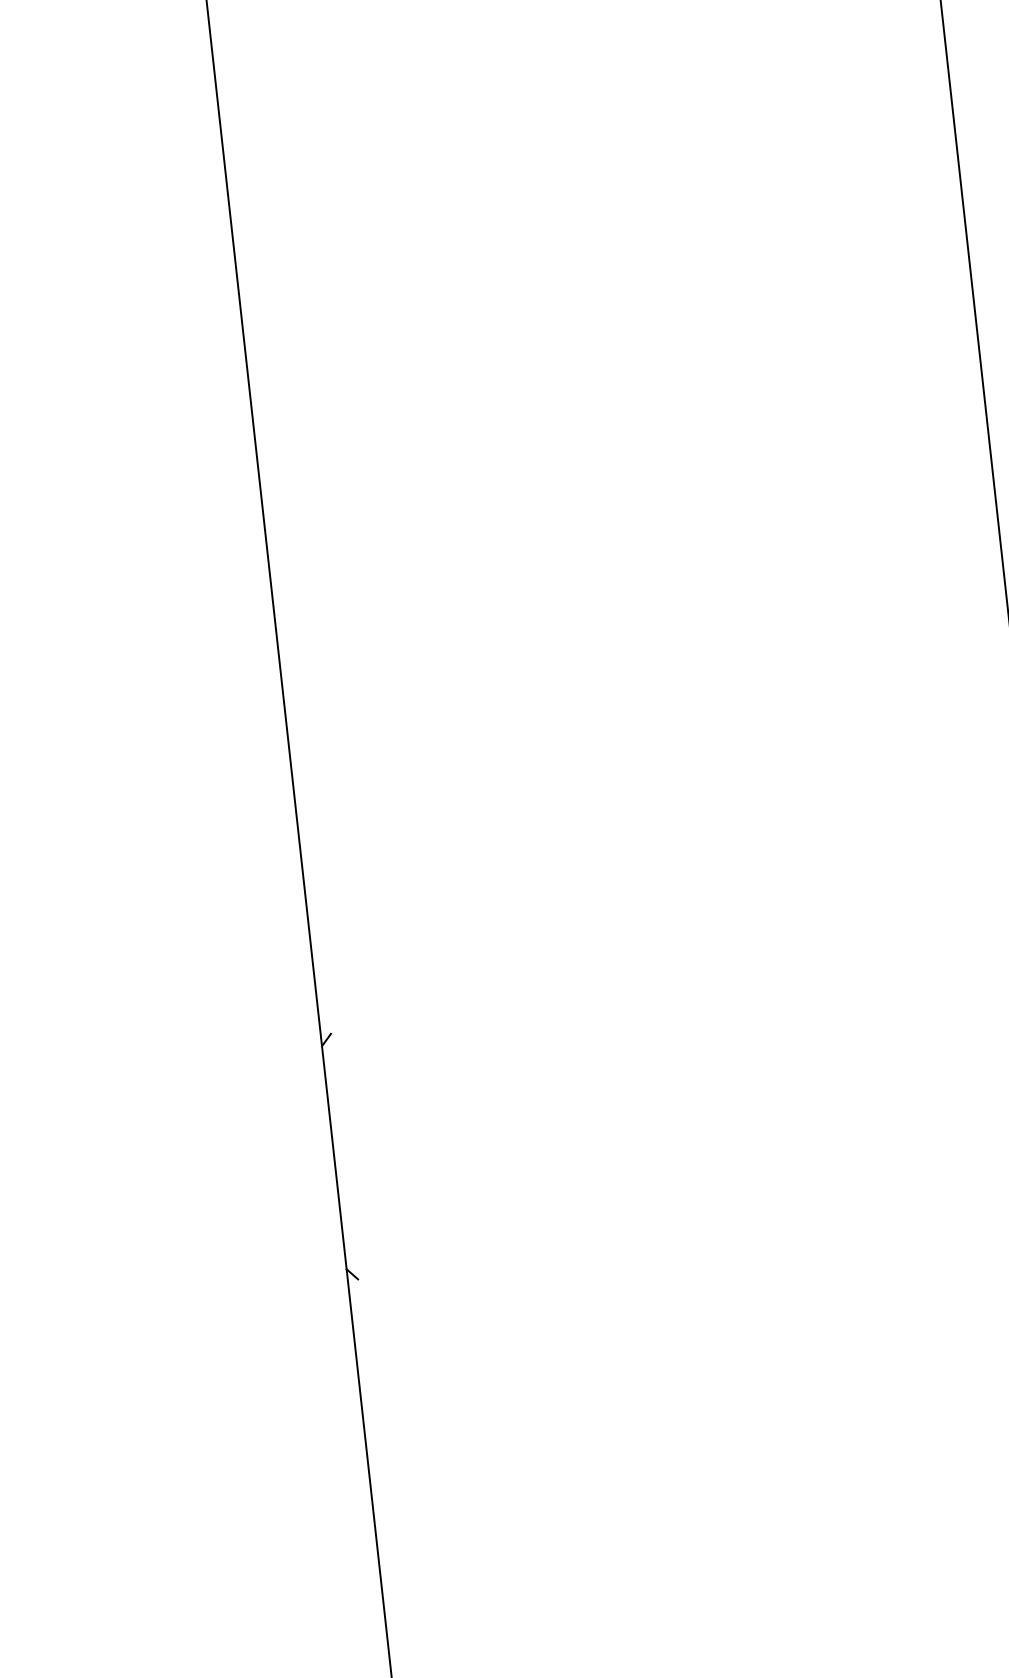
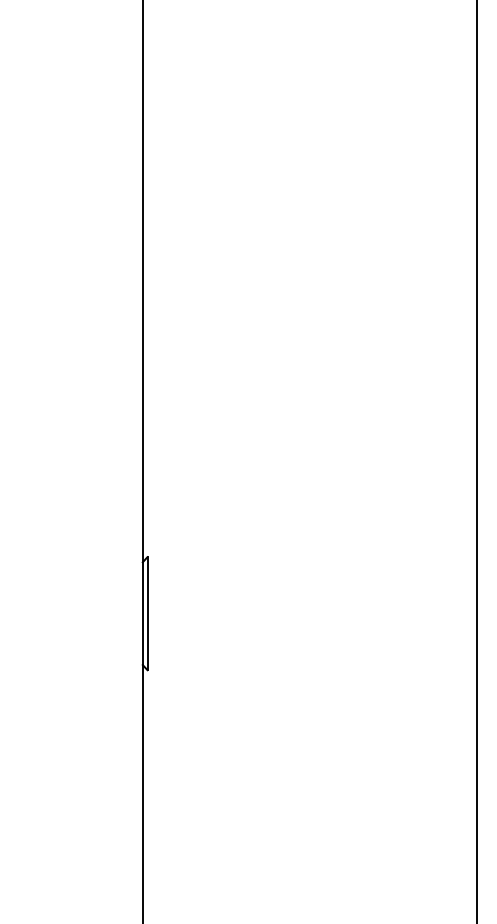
line: (344, 1156) -> (147, 613), added

